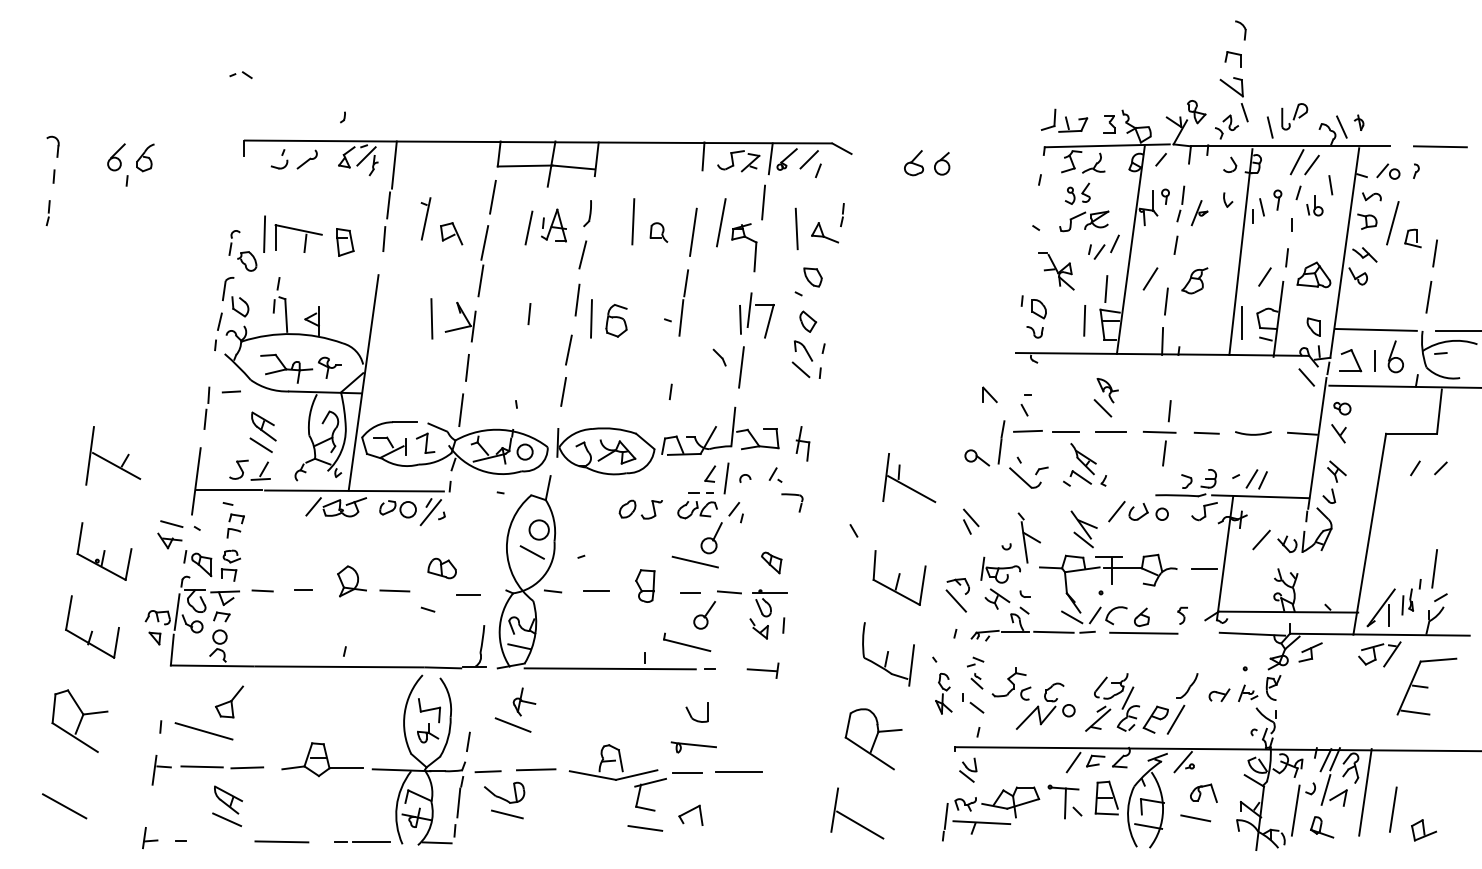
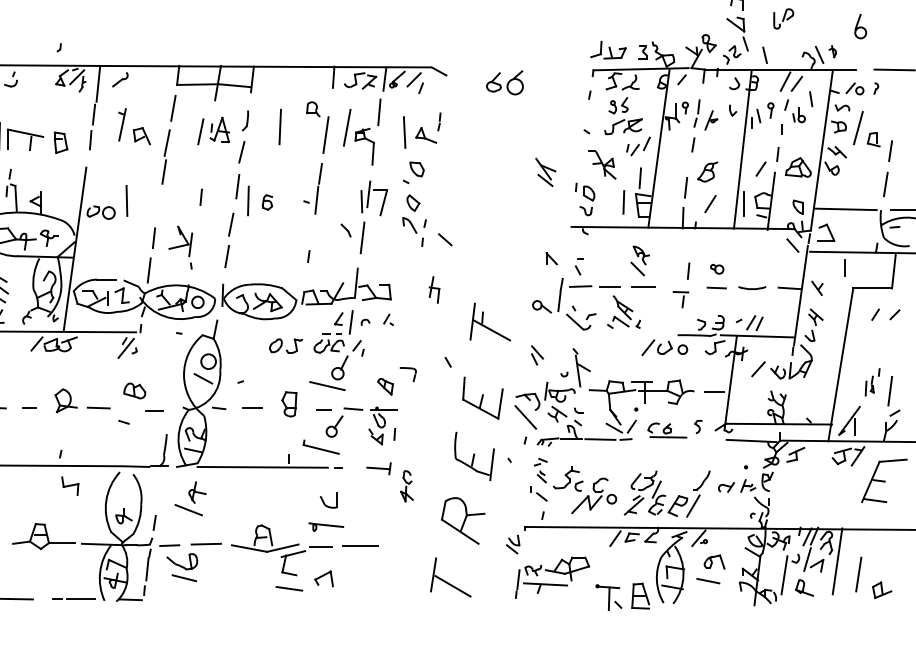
part: (1294, 116) -> (783, 18), moved
part: (306, 159) -> (119, 79), moved
part: (942, 163) -> (515, 82), size x1.4
part: (658, 232) -> (313, 109), moved
line: (1150, 278) -> (710, 203), moved
part: (616, 320) -> (267, 202), size x0.6
part: (460, 321) -> (180, 241), moved
part: (1395, 356) -> (860, 26), moved
line: (1374, 360) -> (844, 267), moved
line: (800, 369) -> (444, 239), moved
part: (1342, 408) -> (717, 269), moved
part: (802, 443) -> (434, 289), moved
part: (1159, 448) -> (680, 299), size x0.6
part: (792, 495) -> (408, 368), moved
part: (397, 509) -> (100, 212), moved
part: (1083, 529) -> (545, 172), moved
part: (957, 595) -> (527, 411), size x1.4
part: (1411, 597) -> (872, 382), moved
part: (1141, 620) -> (667, 430), size x0.7
part: (943, 693) -> (406, 486), moved
part: (429, 710) -> (70, 486), moved
part: (968, 769) -> (513, 543), moved
part: (1106, 797) -> (640, 595), moved
part: (1064, 801) -> (608, 597), moved

